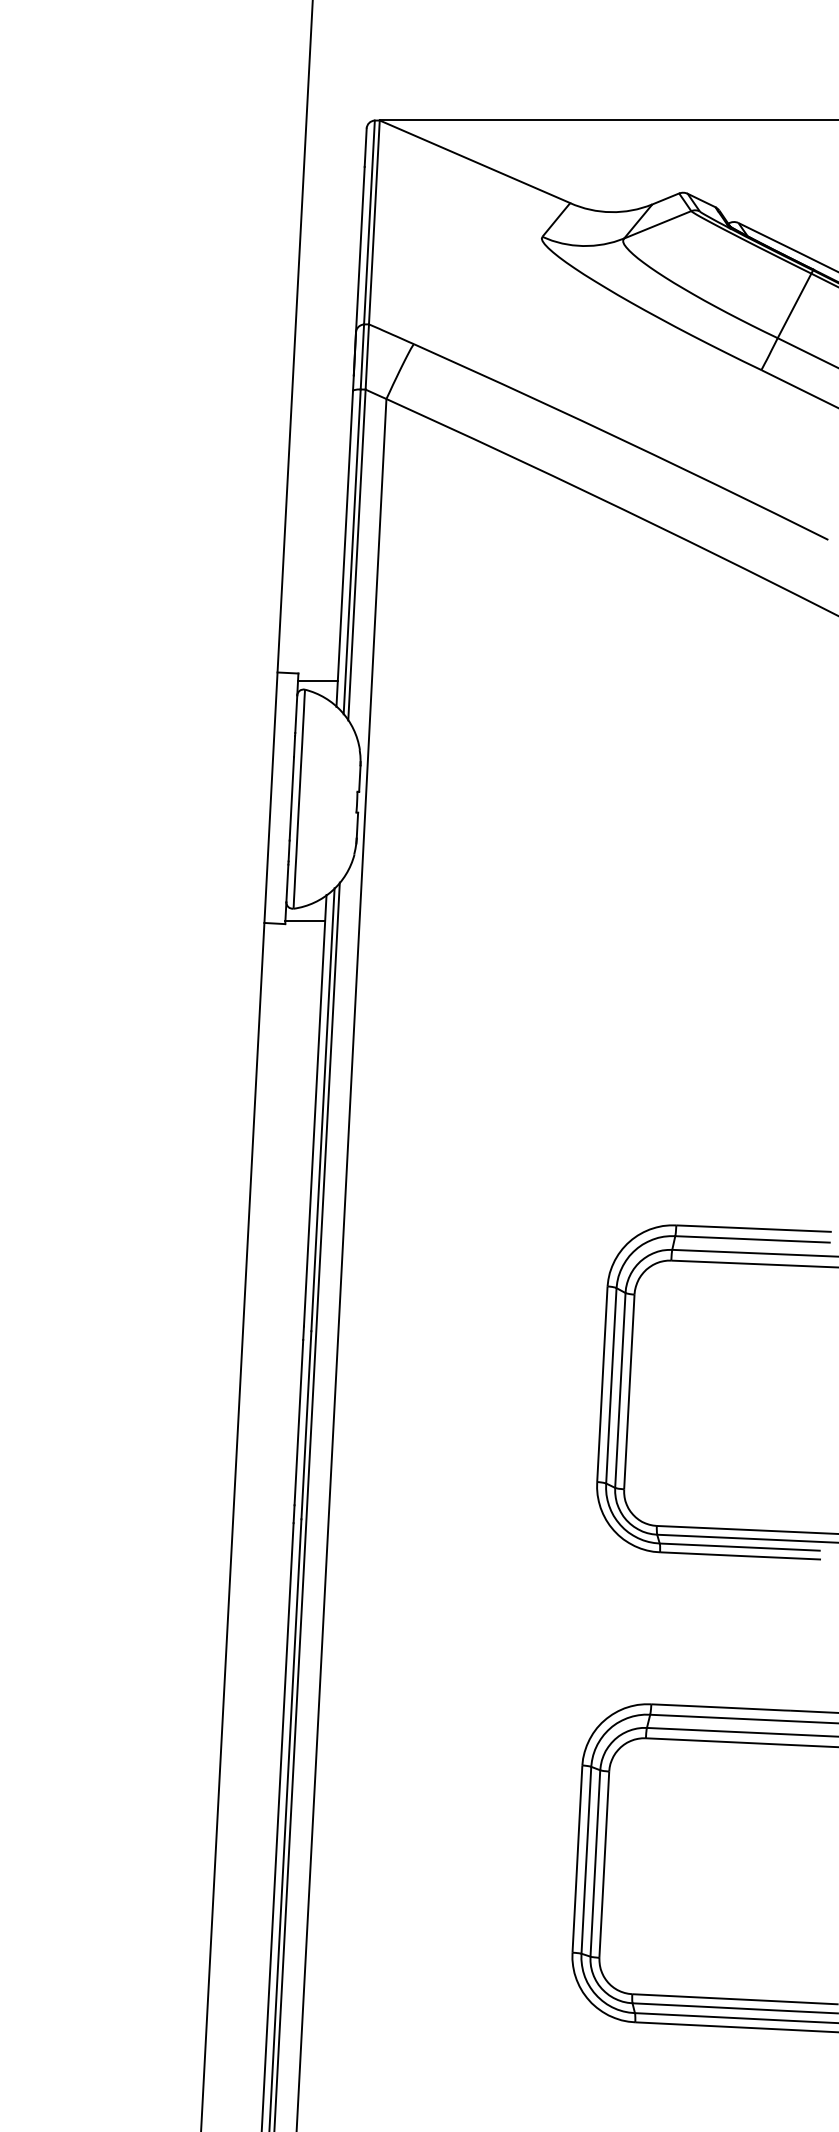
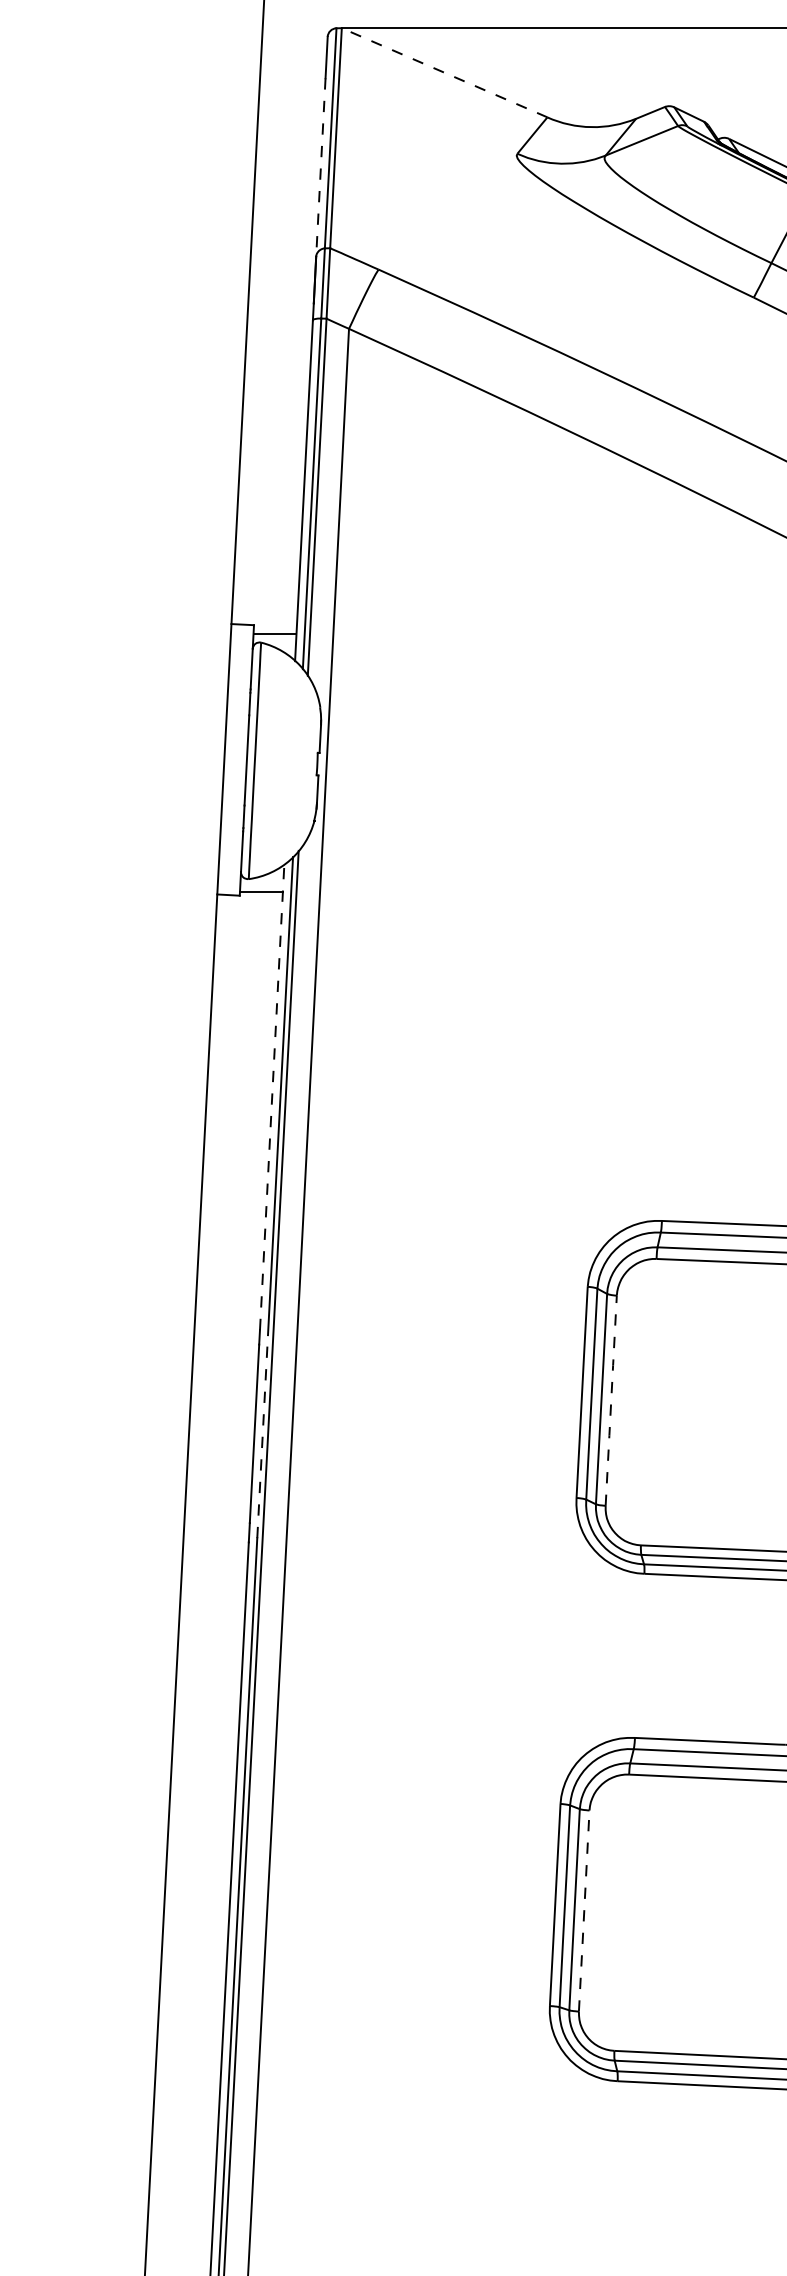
line: (474, 161) -> (444, 72), solid -> dashed
line: (360, 249) -> (321, 167), solid -> dashed
line: (315, 1110) -> (272, 1096), solid -> dashed
line: (629, 1391) -> (611, 1400), solid -> dashed
line: (306, 1424) -> (262, 1435), solid -> dashed
line: (604, 1864) -> (584, 1910), solid -> dashed

